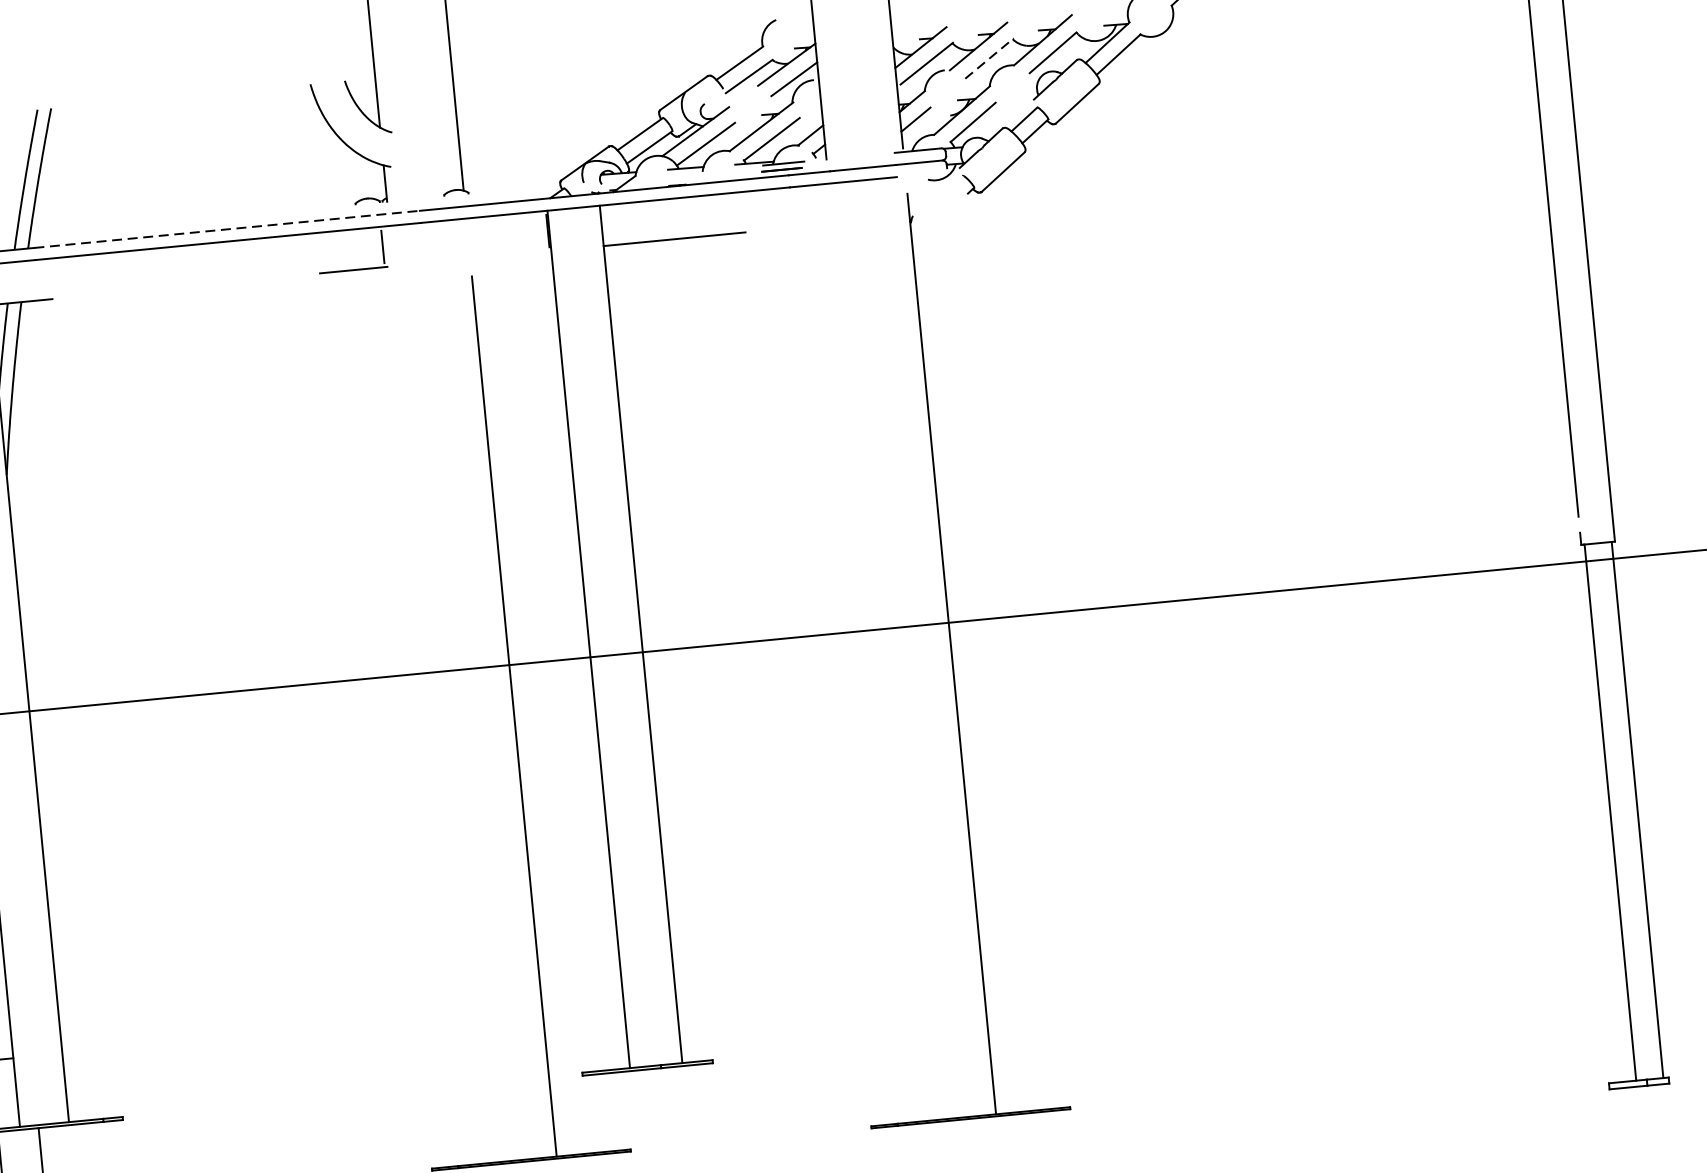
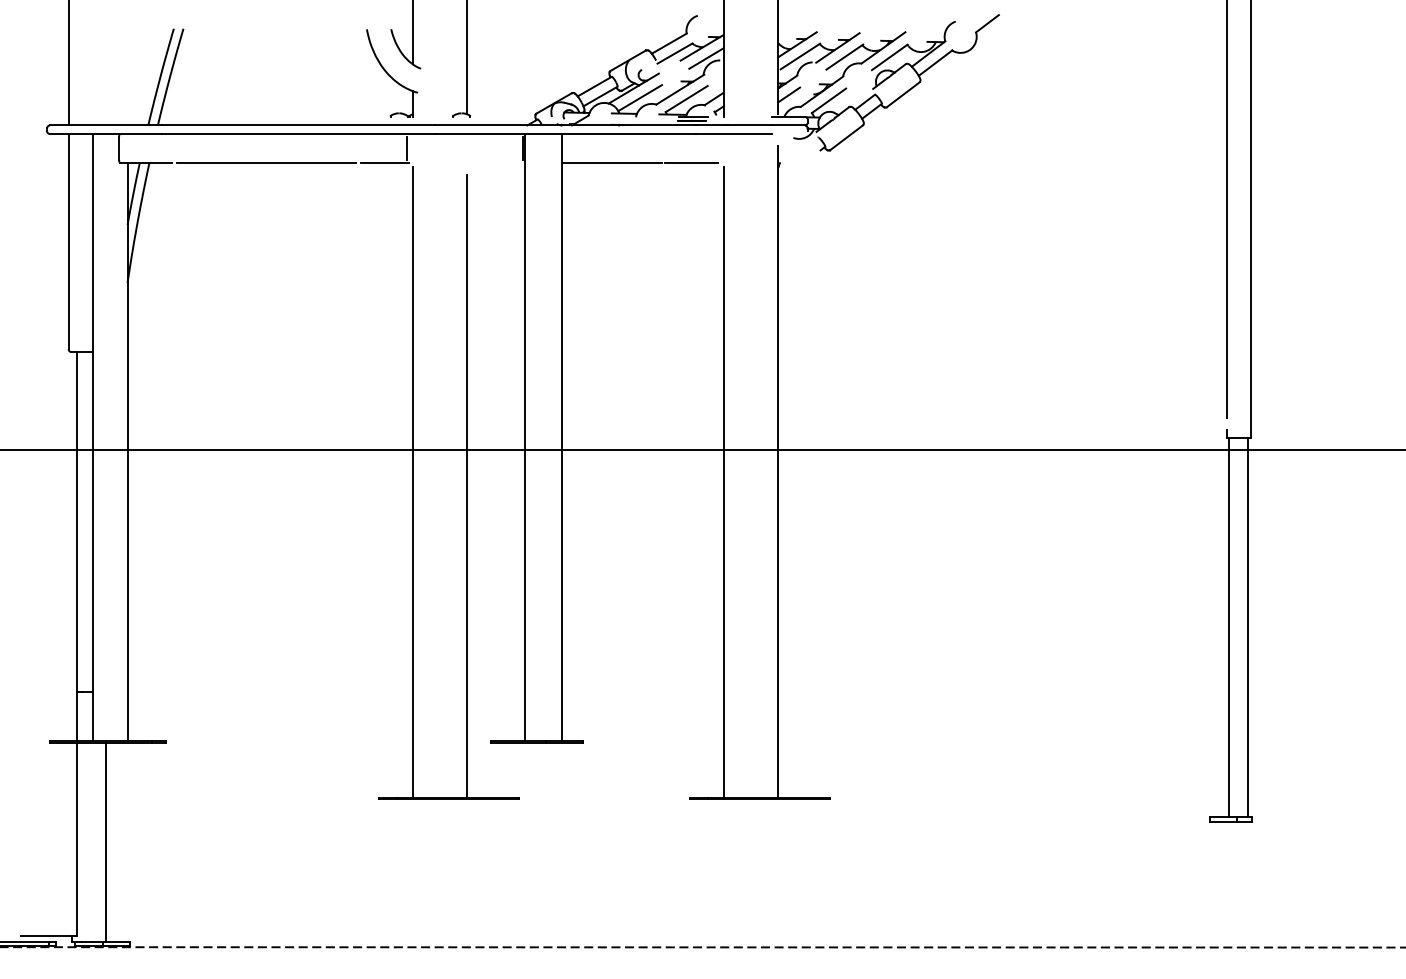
line: (990, 57) -> (845, 56), dashed -> solid
line: (785, 228) -> (690, 162), added
line: (228, 229) -> (299, 125), dashed -> solid
line: (186, 286) -> (266, 162), added
line: (875, 674) -> (723, 481), added
line: (436, 717) -> (412, 481), added

